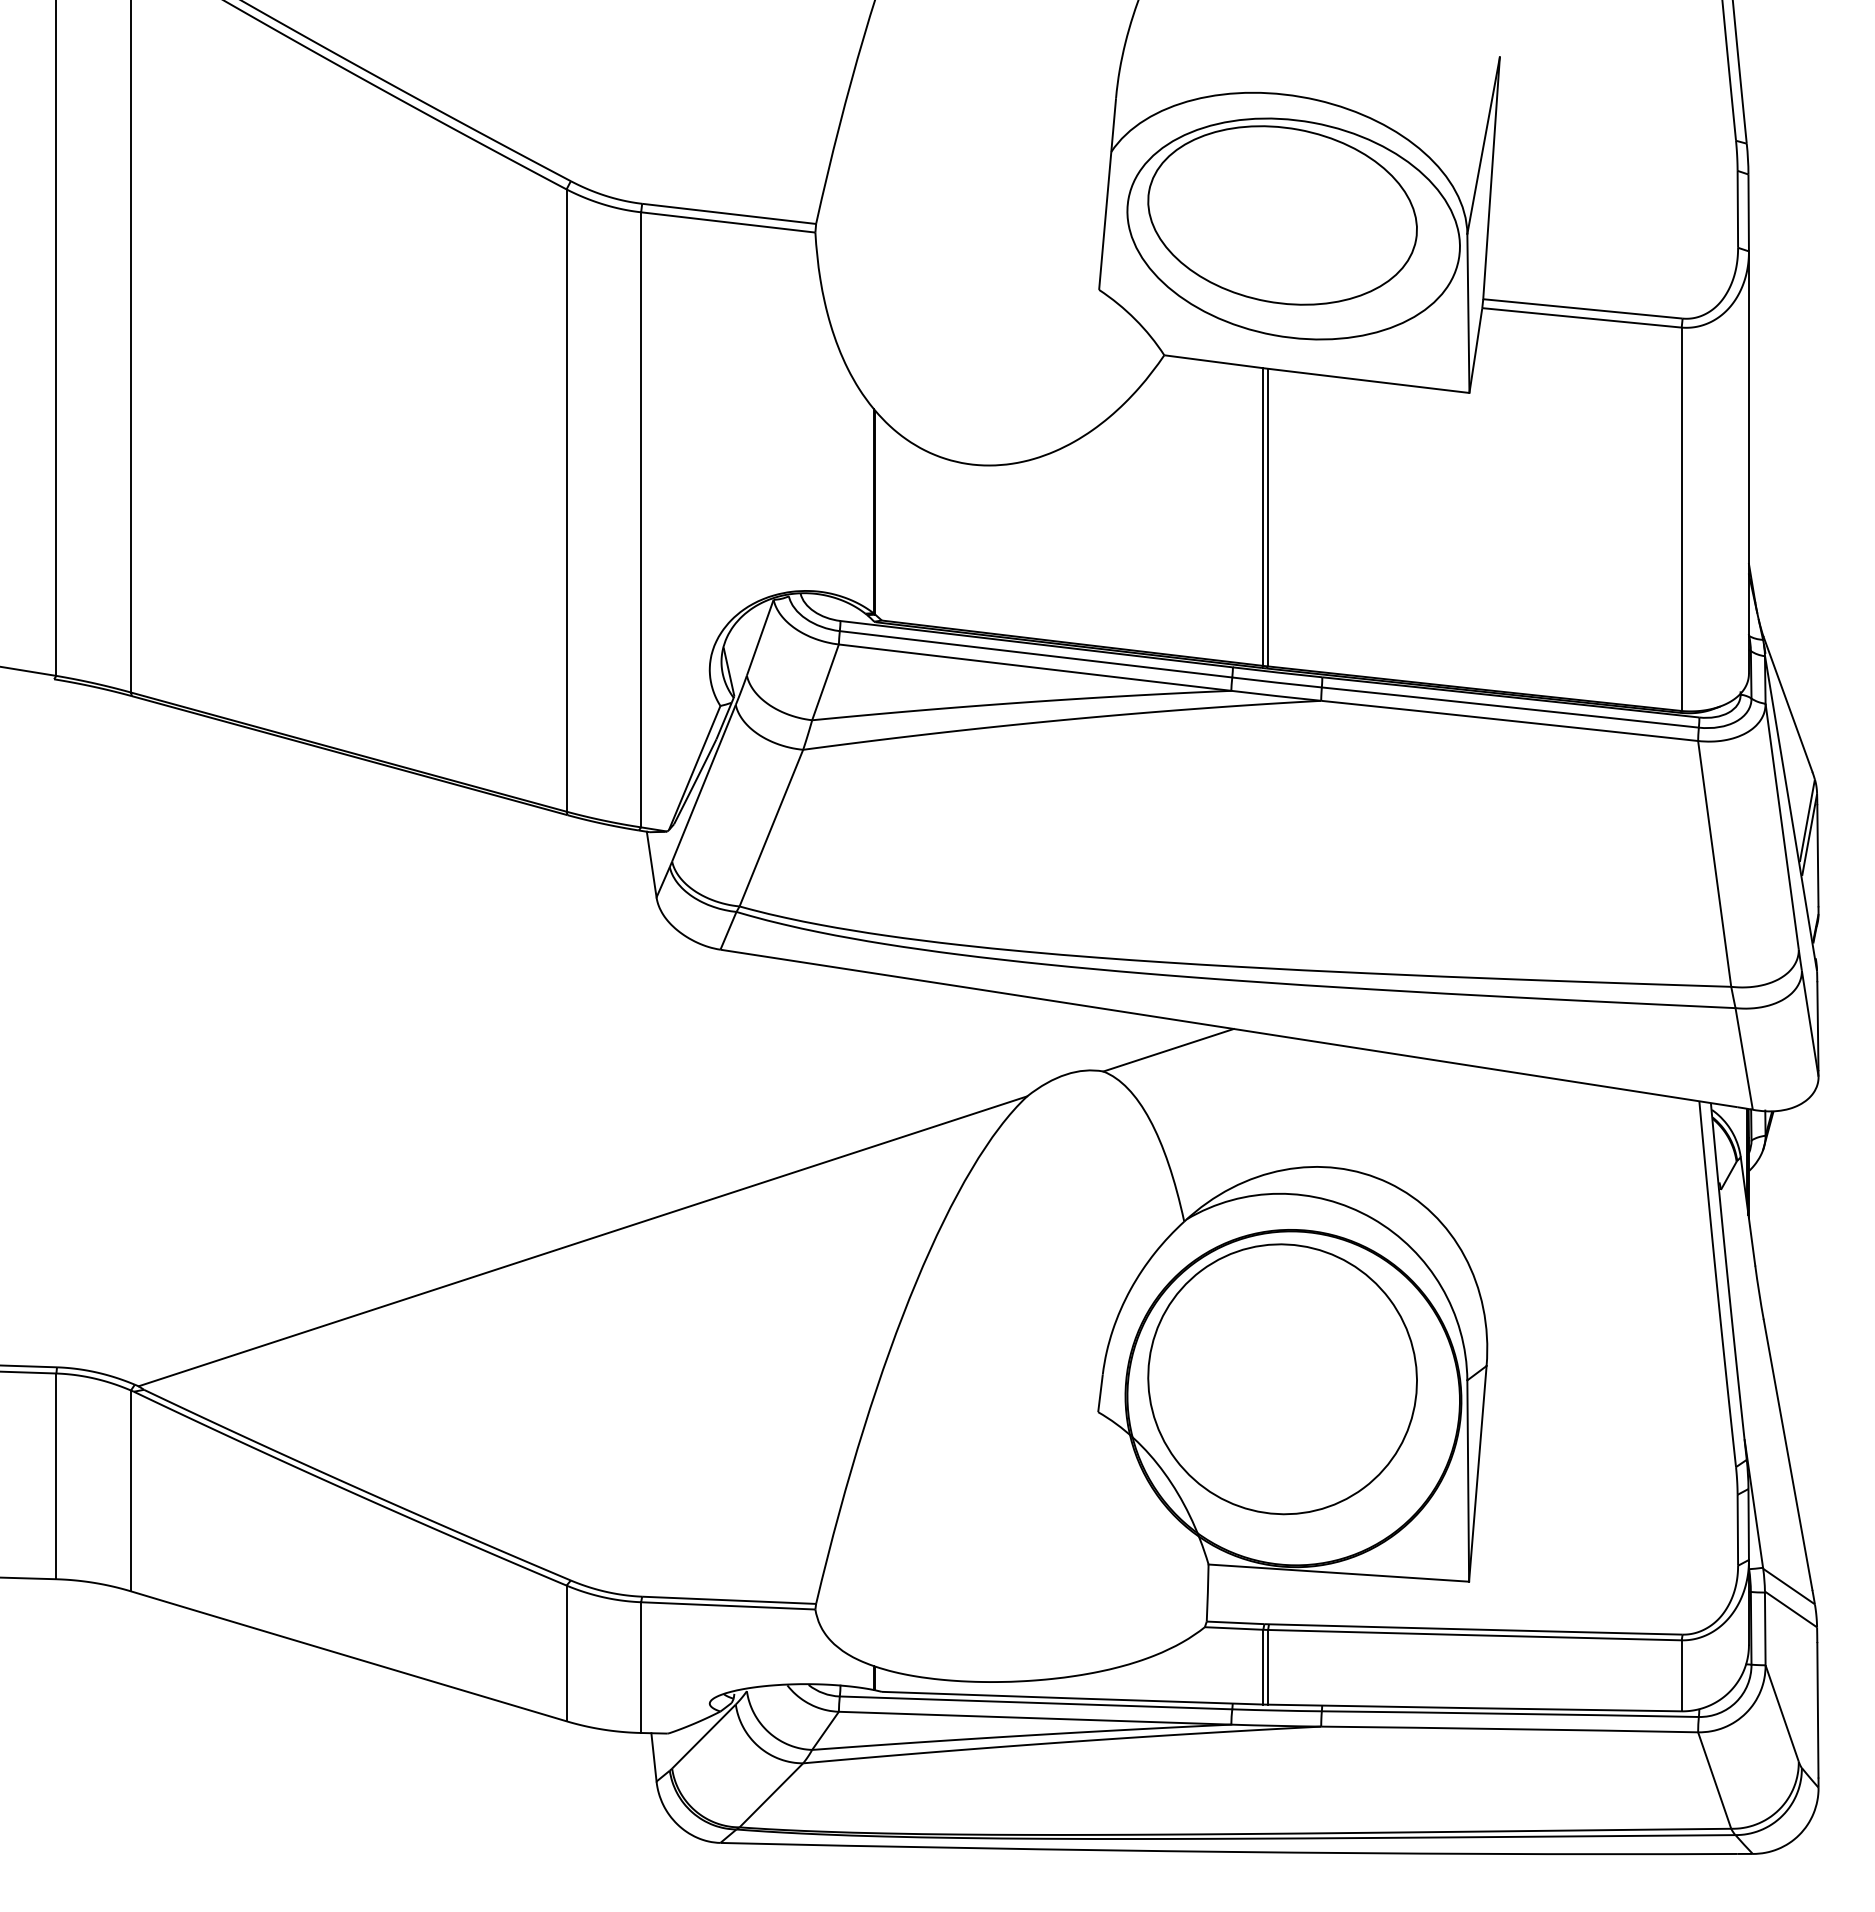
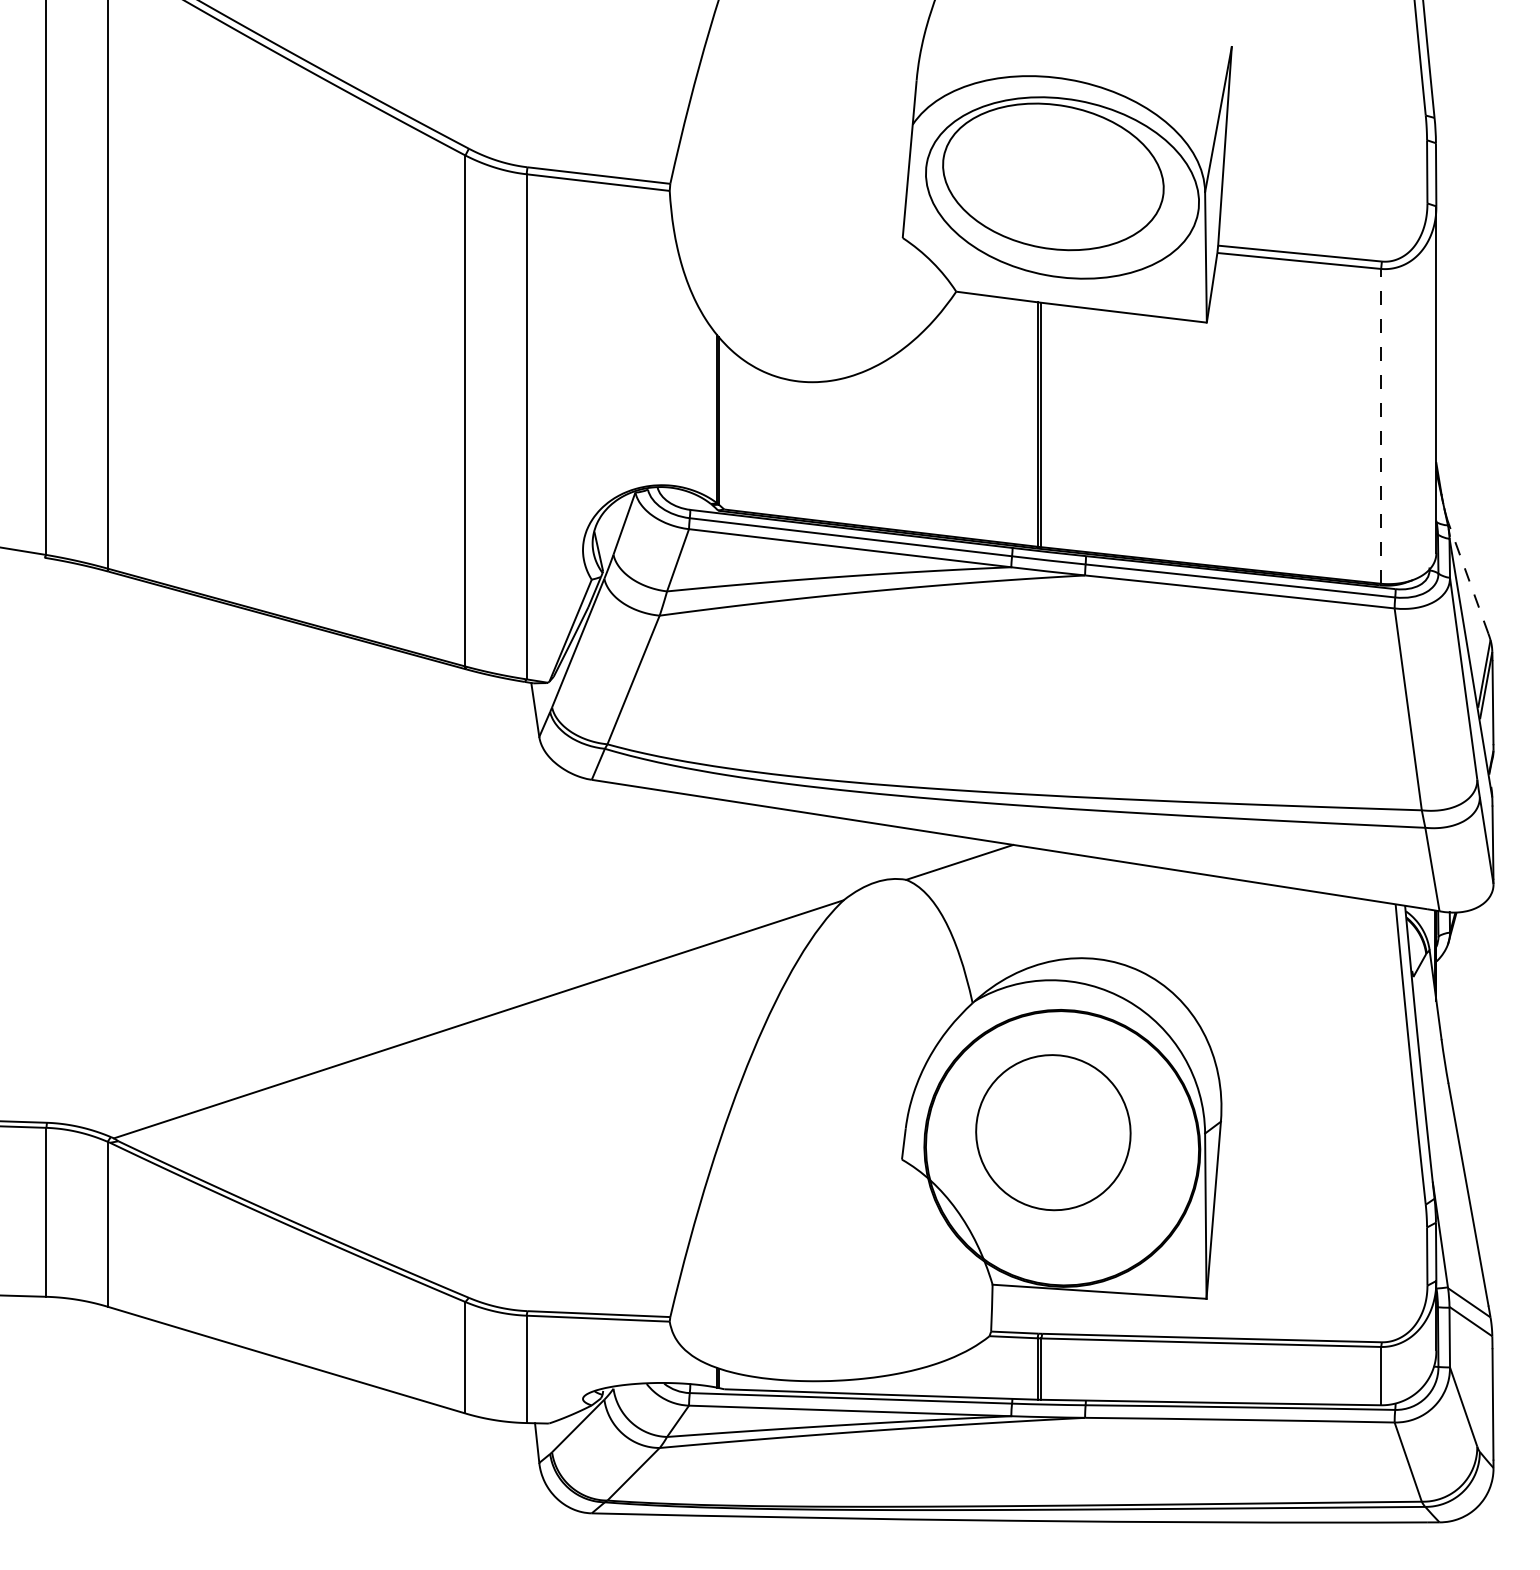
line: (1681, 519) -> (1380, 426), solid -> dashed
line: (1788, 704) -> (1468, 578), solid -> dashed
part: (1282, 1379) -> (1053, 1132), size x0.7

